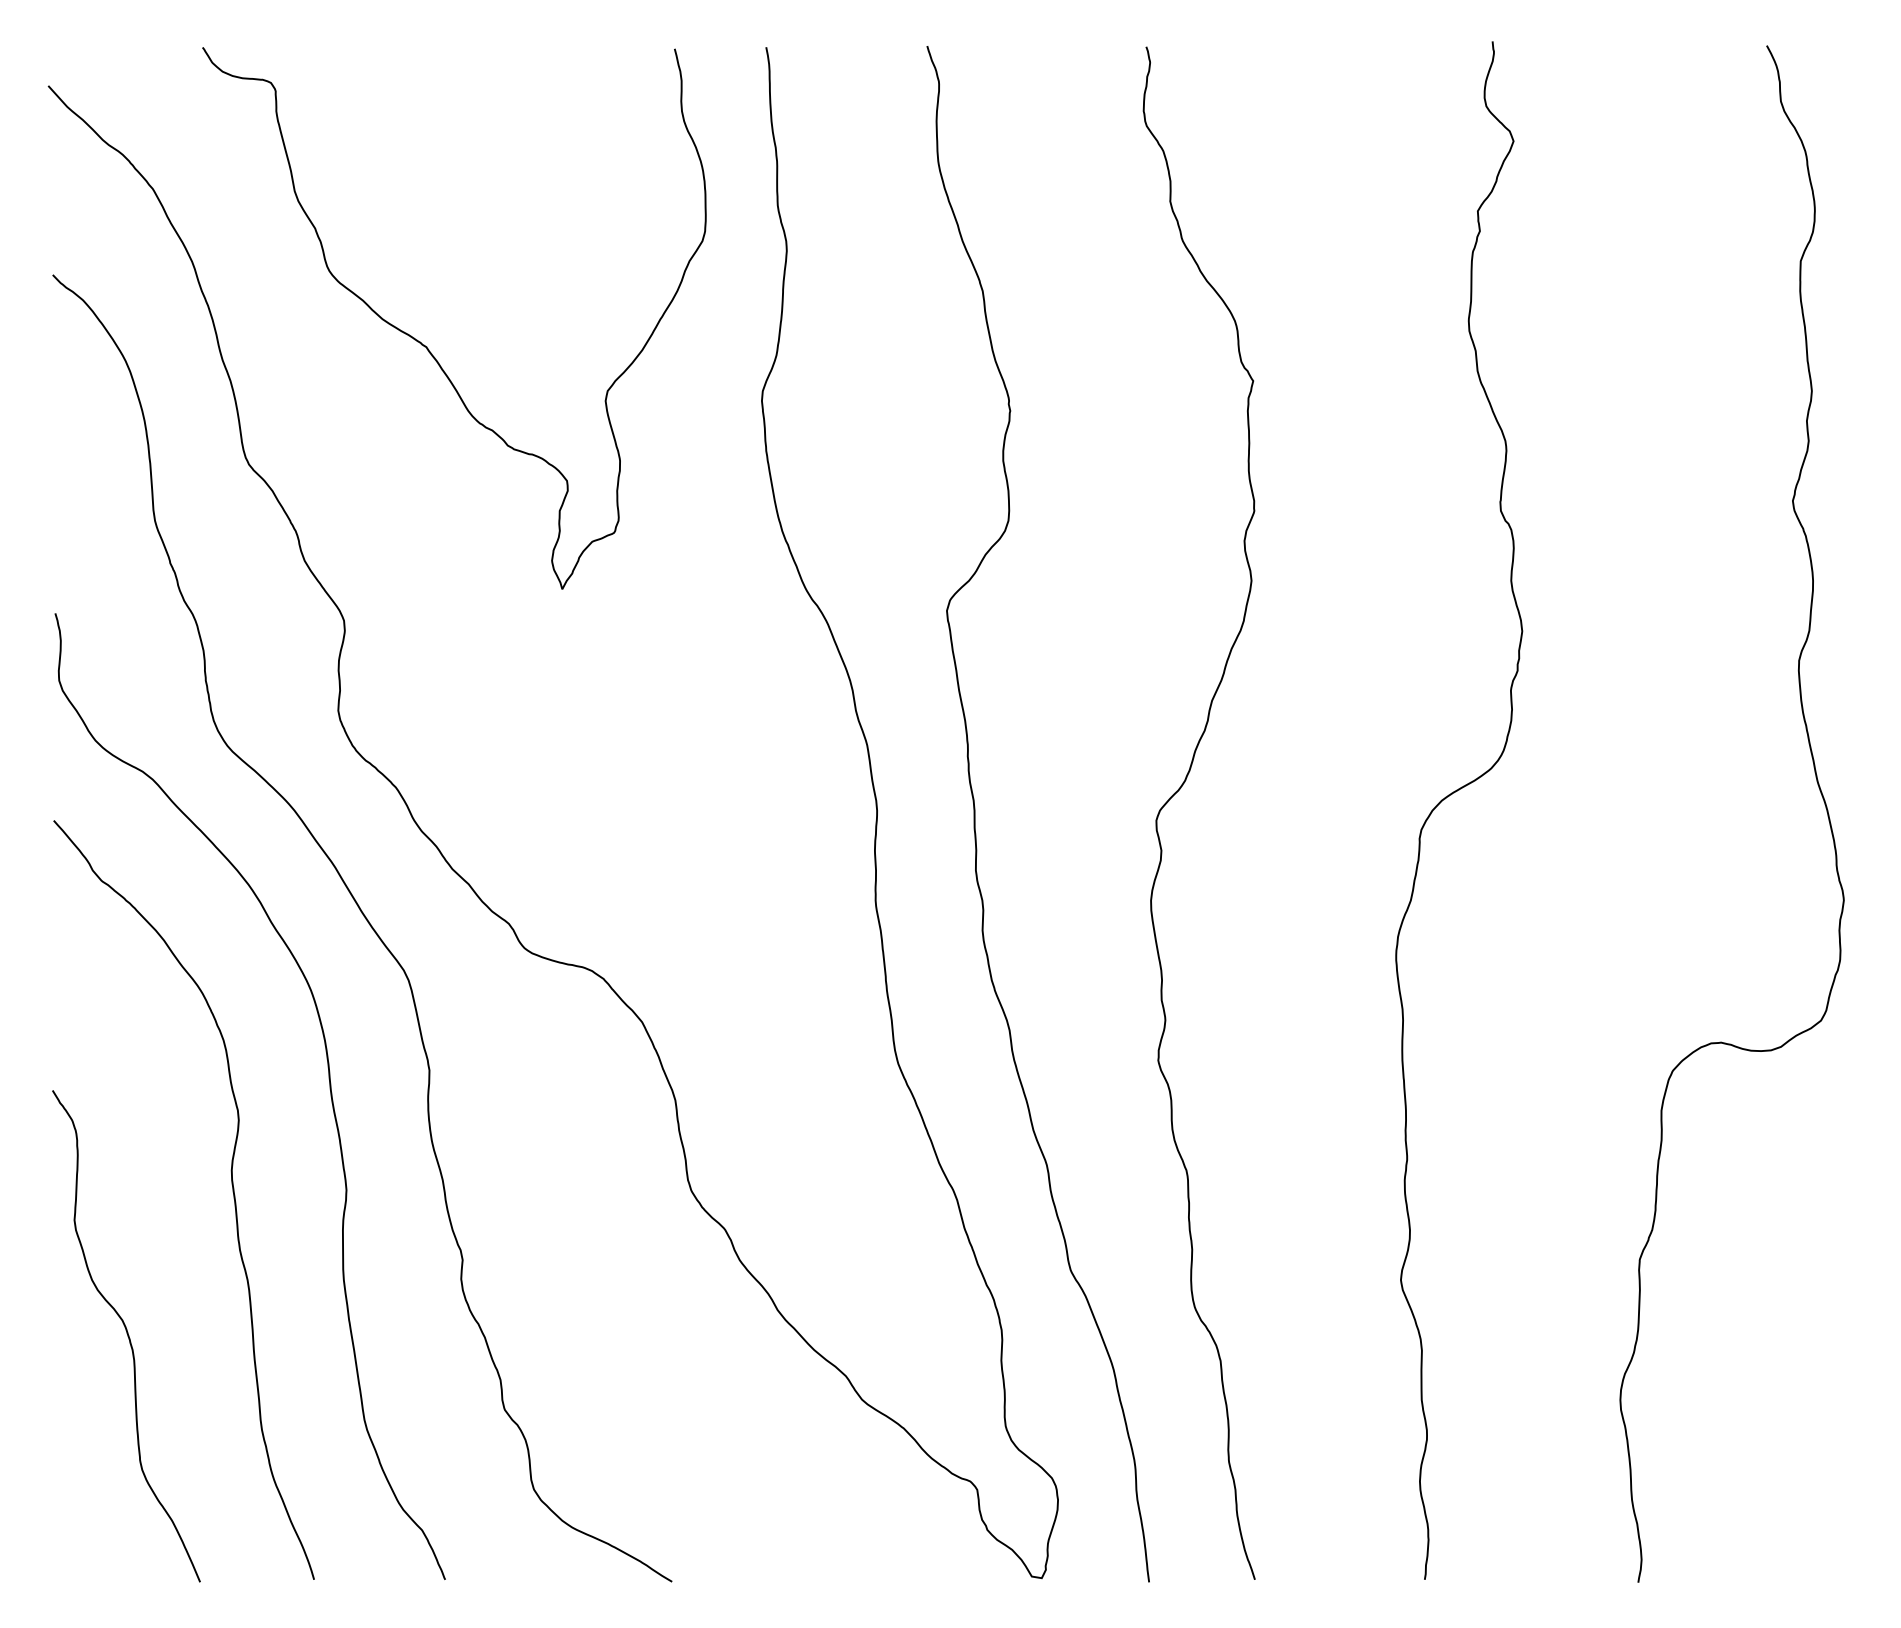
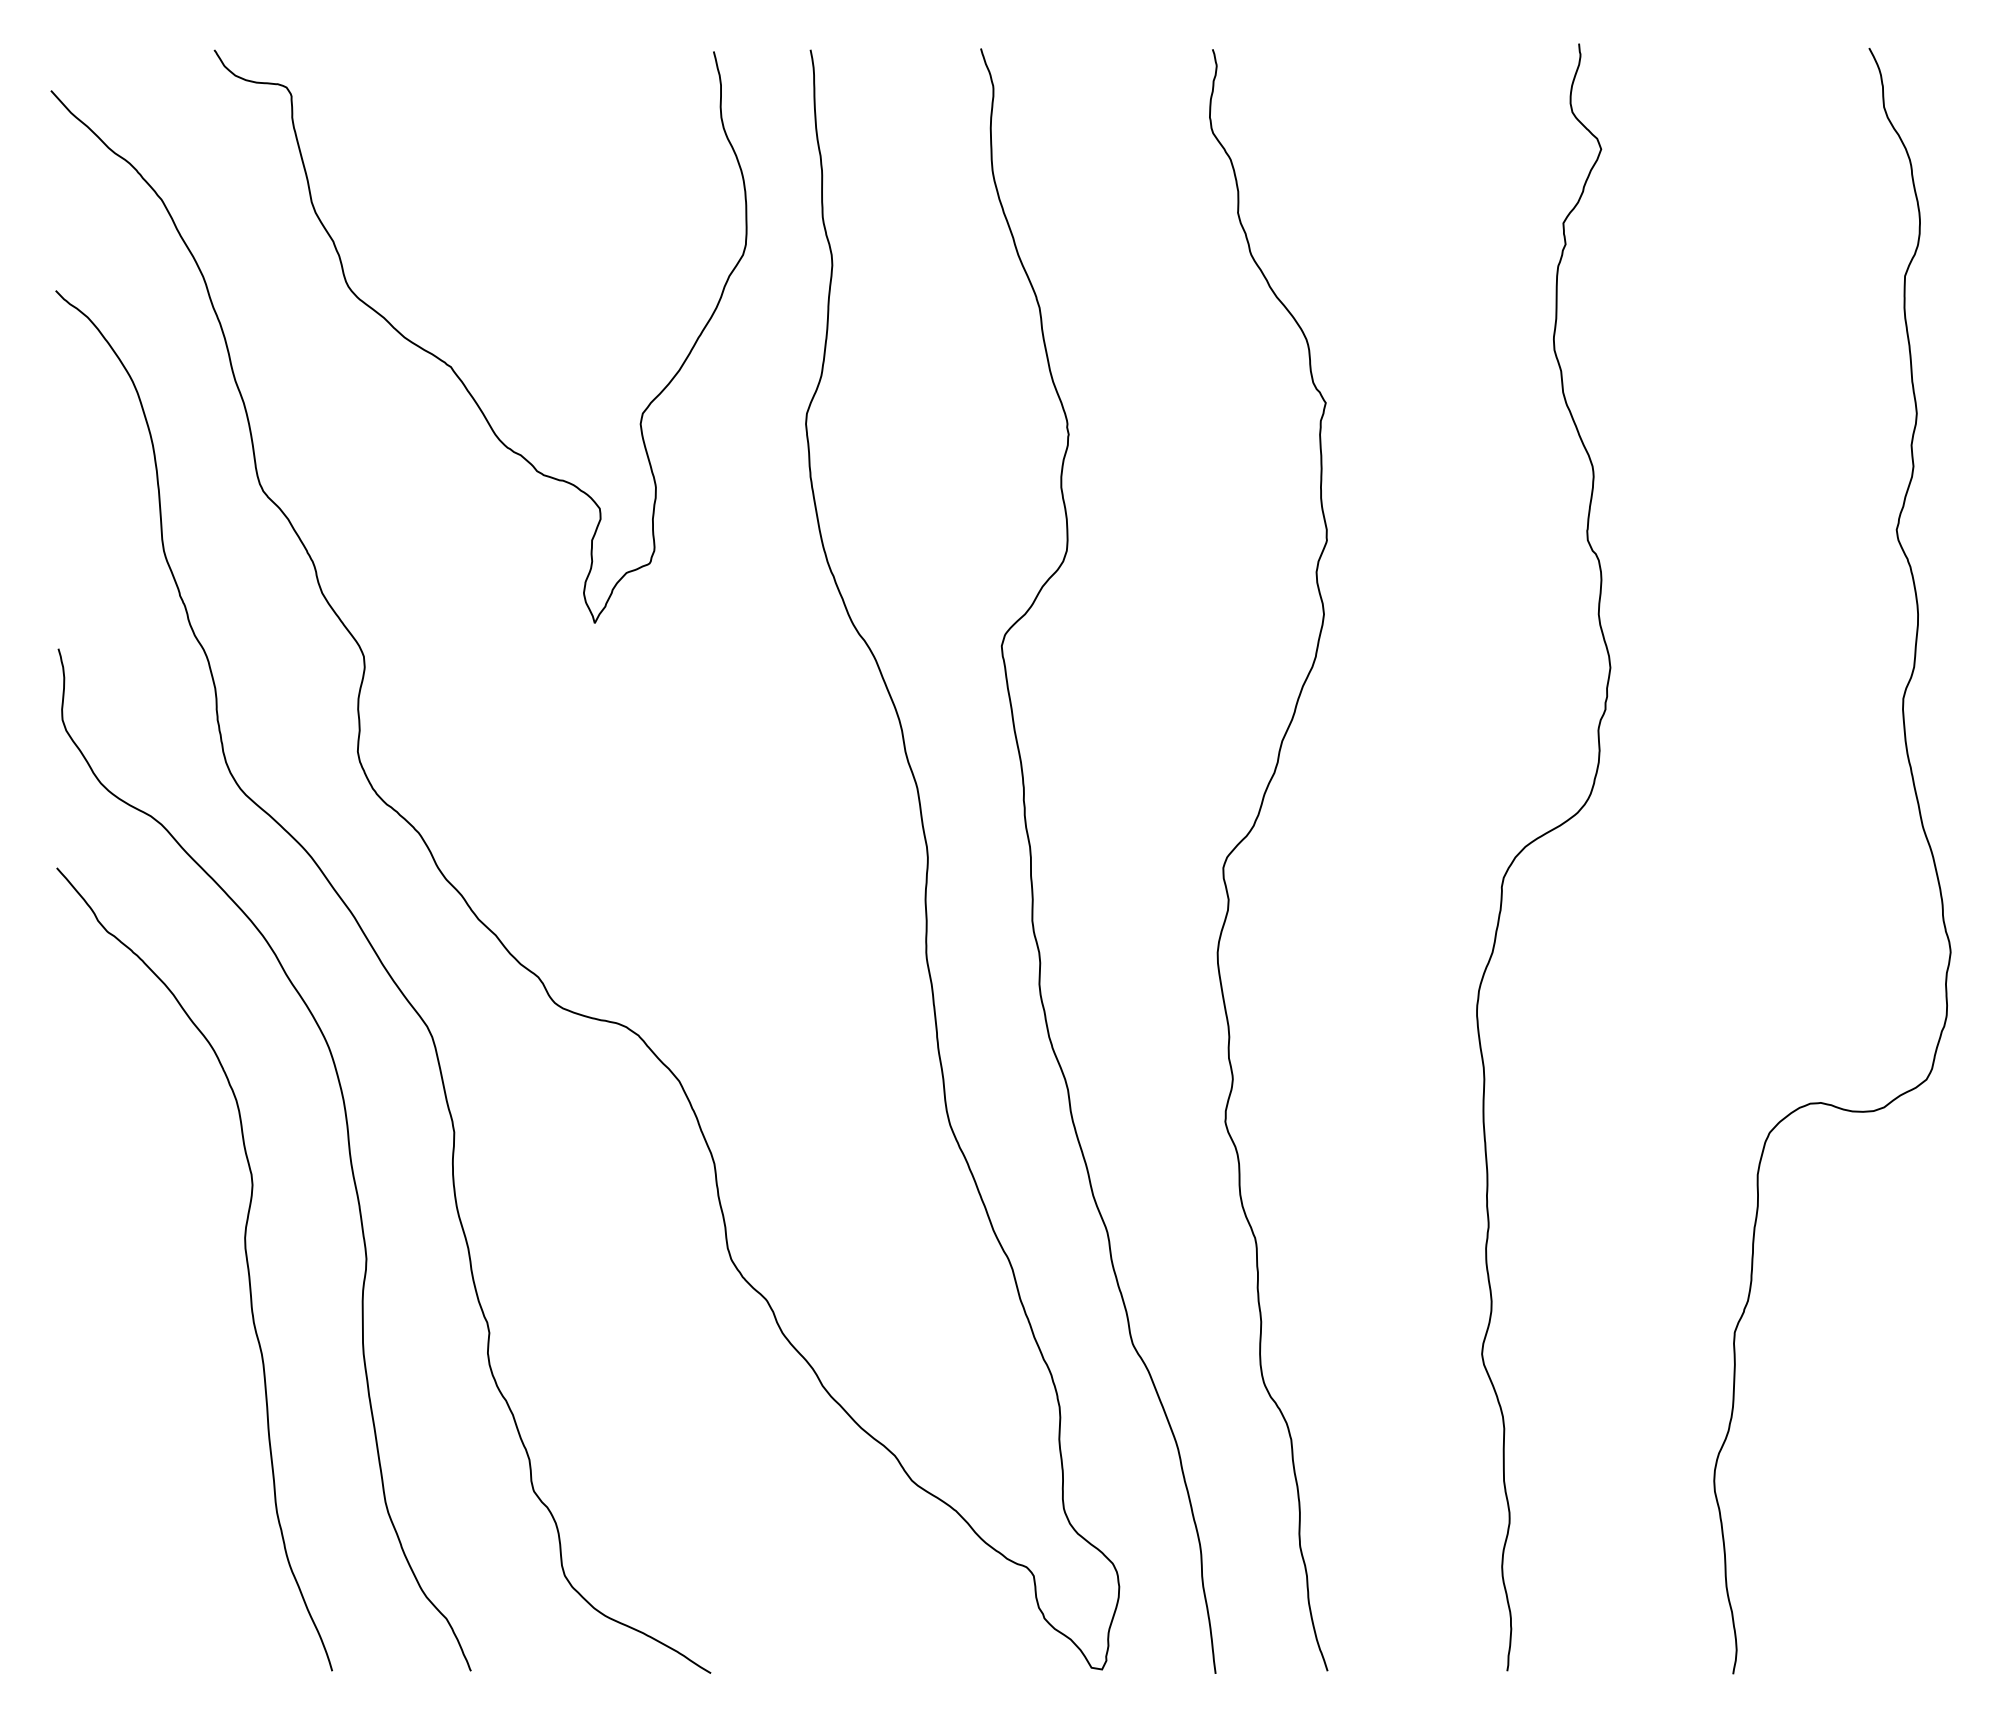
curve: (127, 1336) -> (134, 1413), removed

